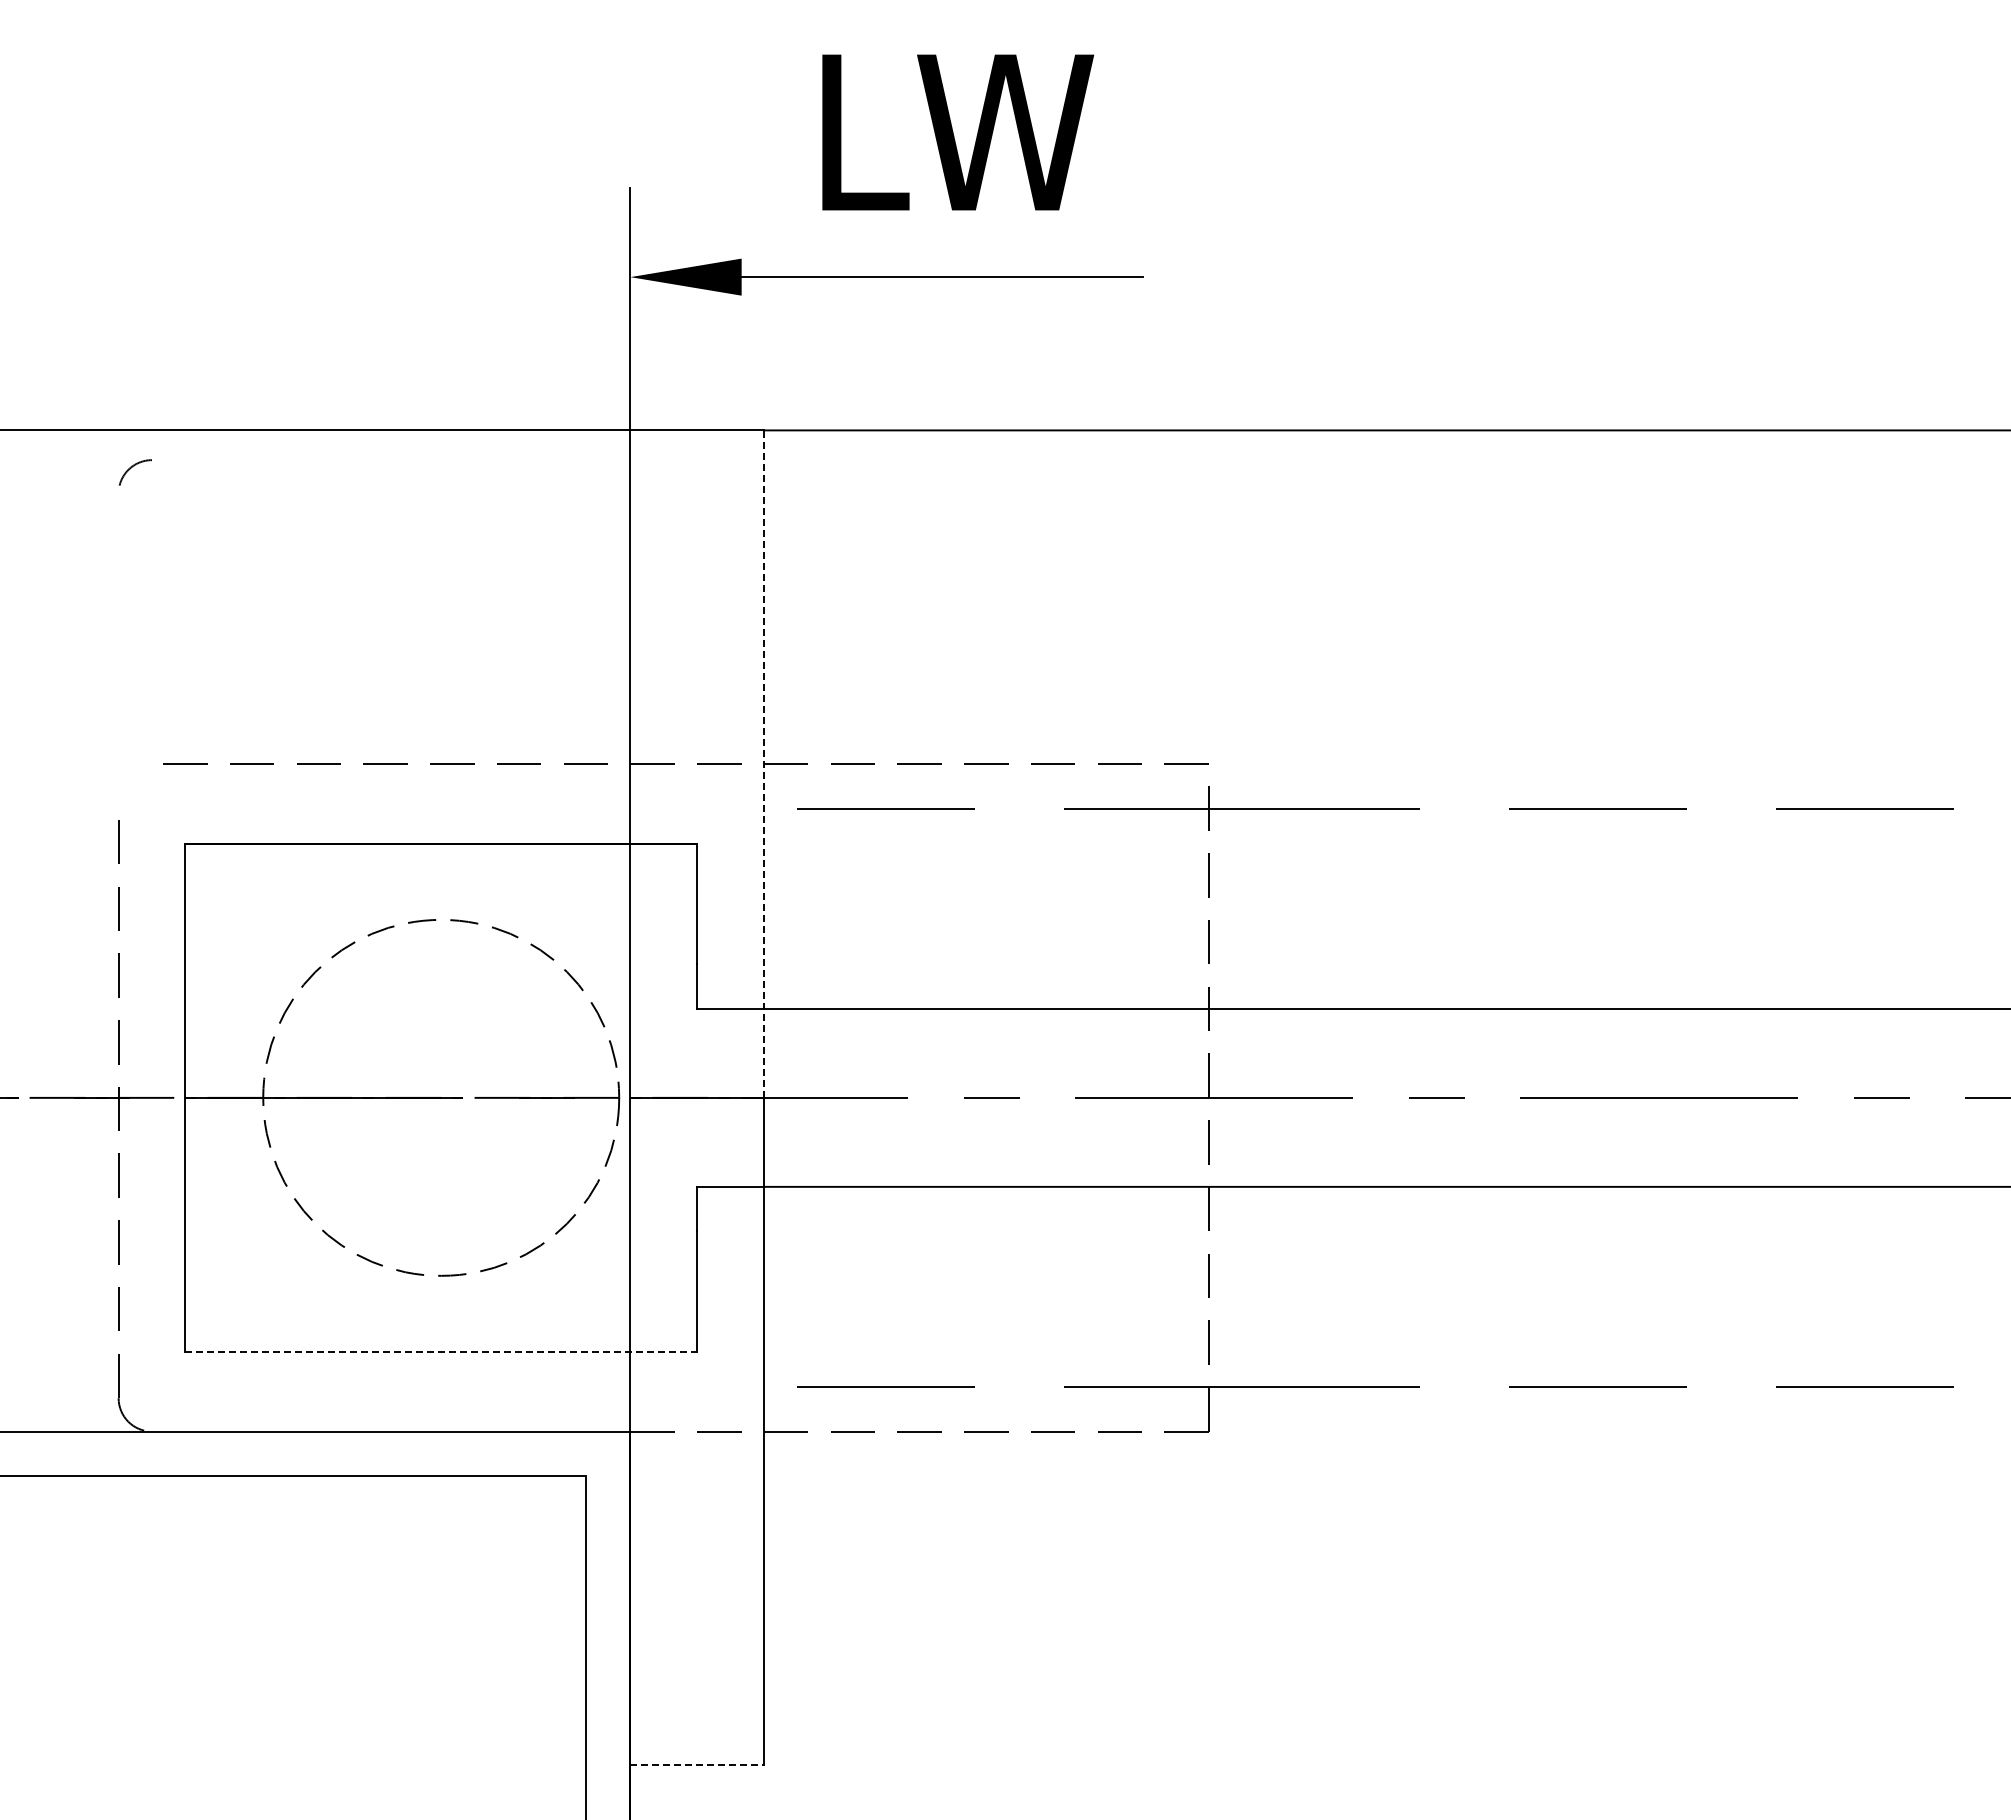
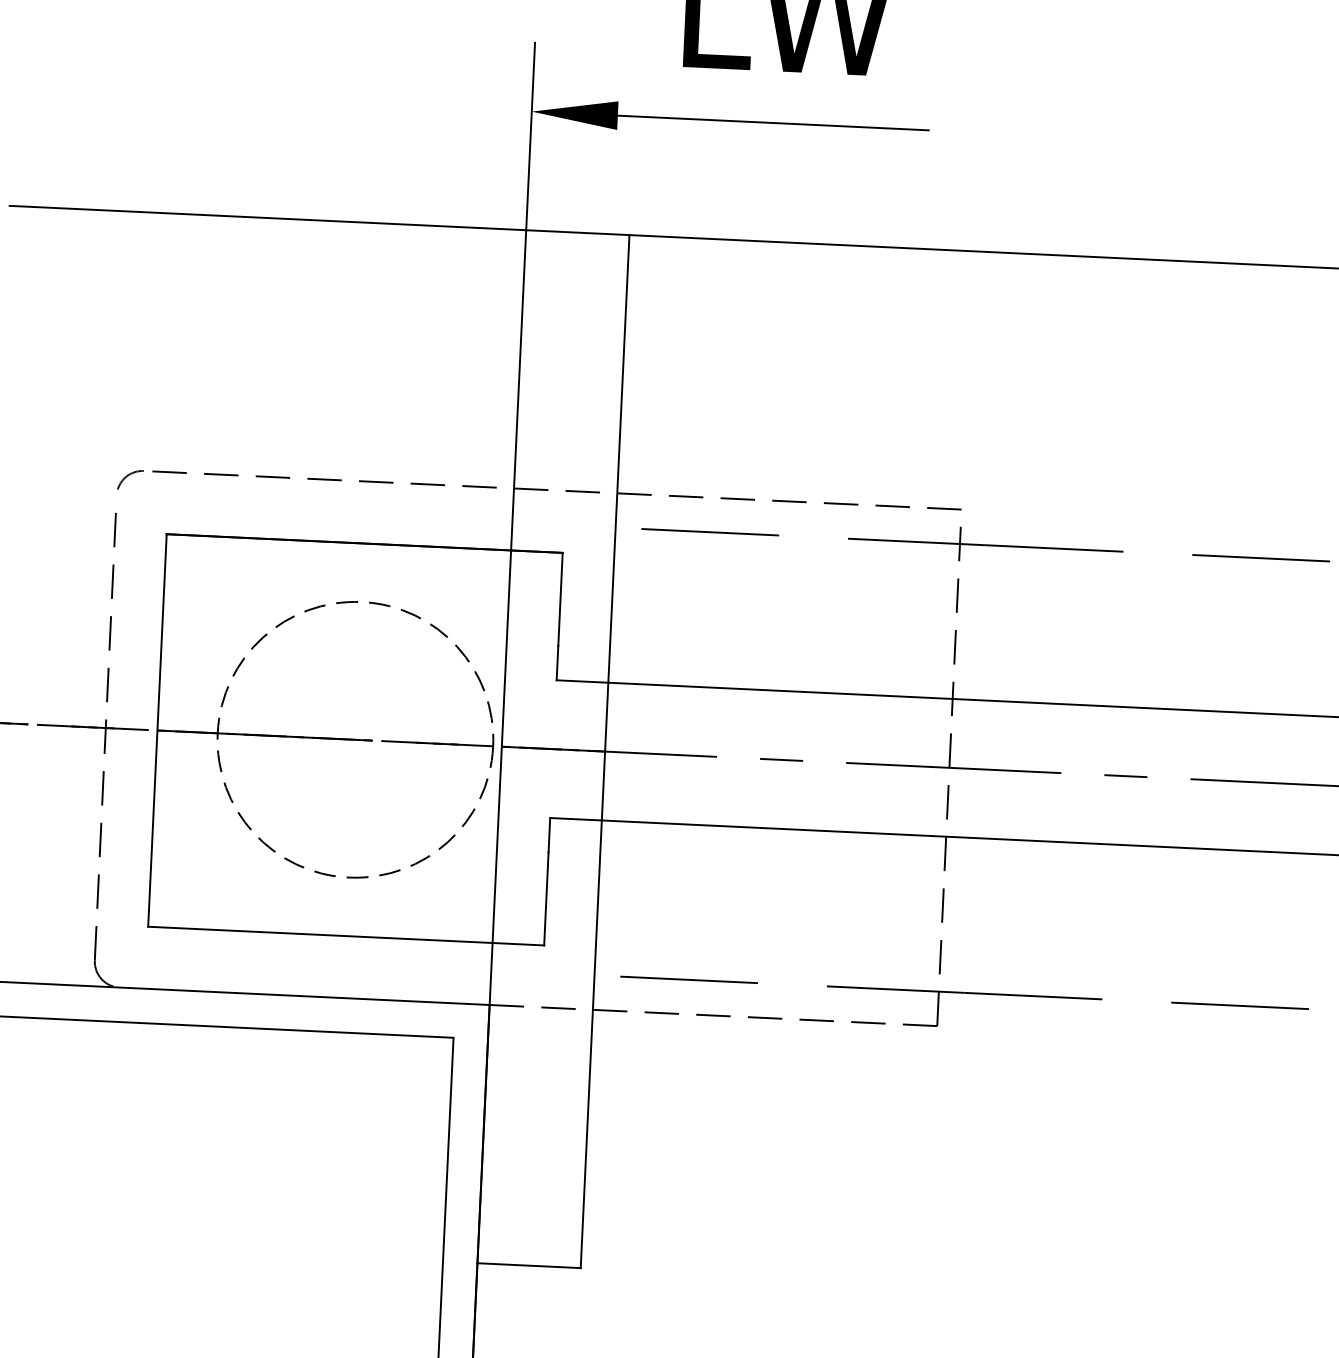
arc: (131, 468) -> (127, 476), moved
line: (763, 764) -> (617, 493), dashed -> solid
line: (441, 1351) -> (346, 936), dashed -> solid
line: (697, 1765) -> (529, 1265), dashed -> solid

